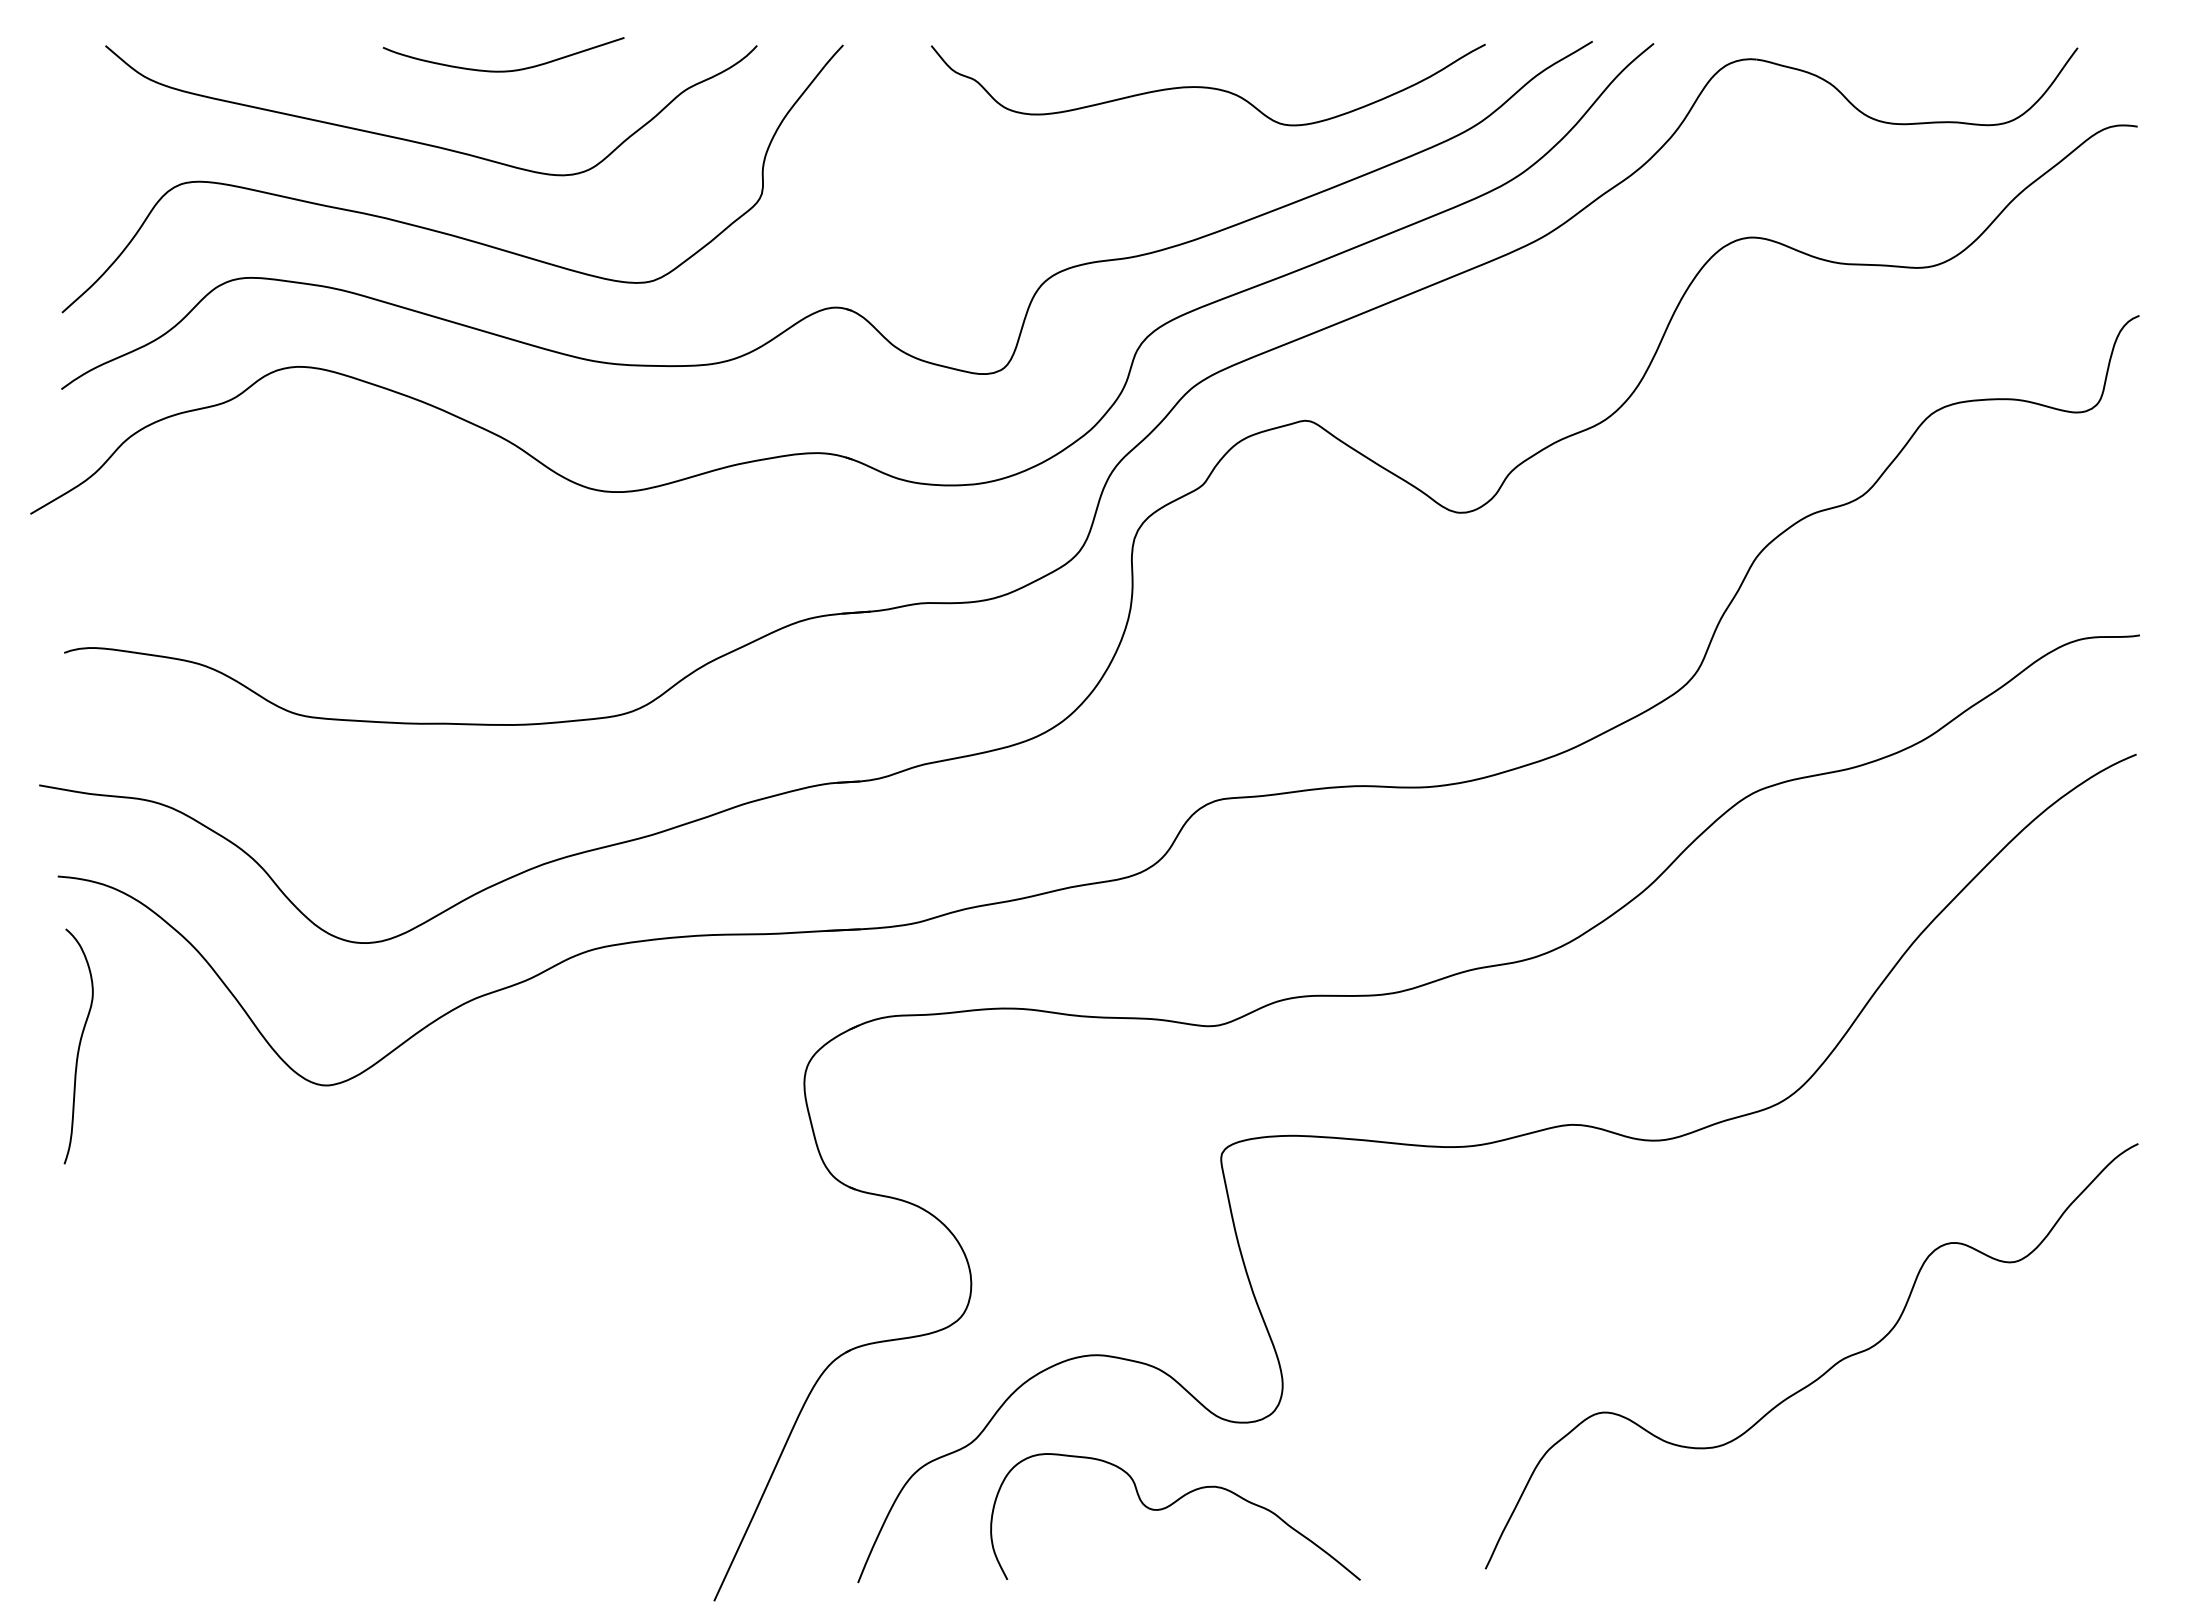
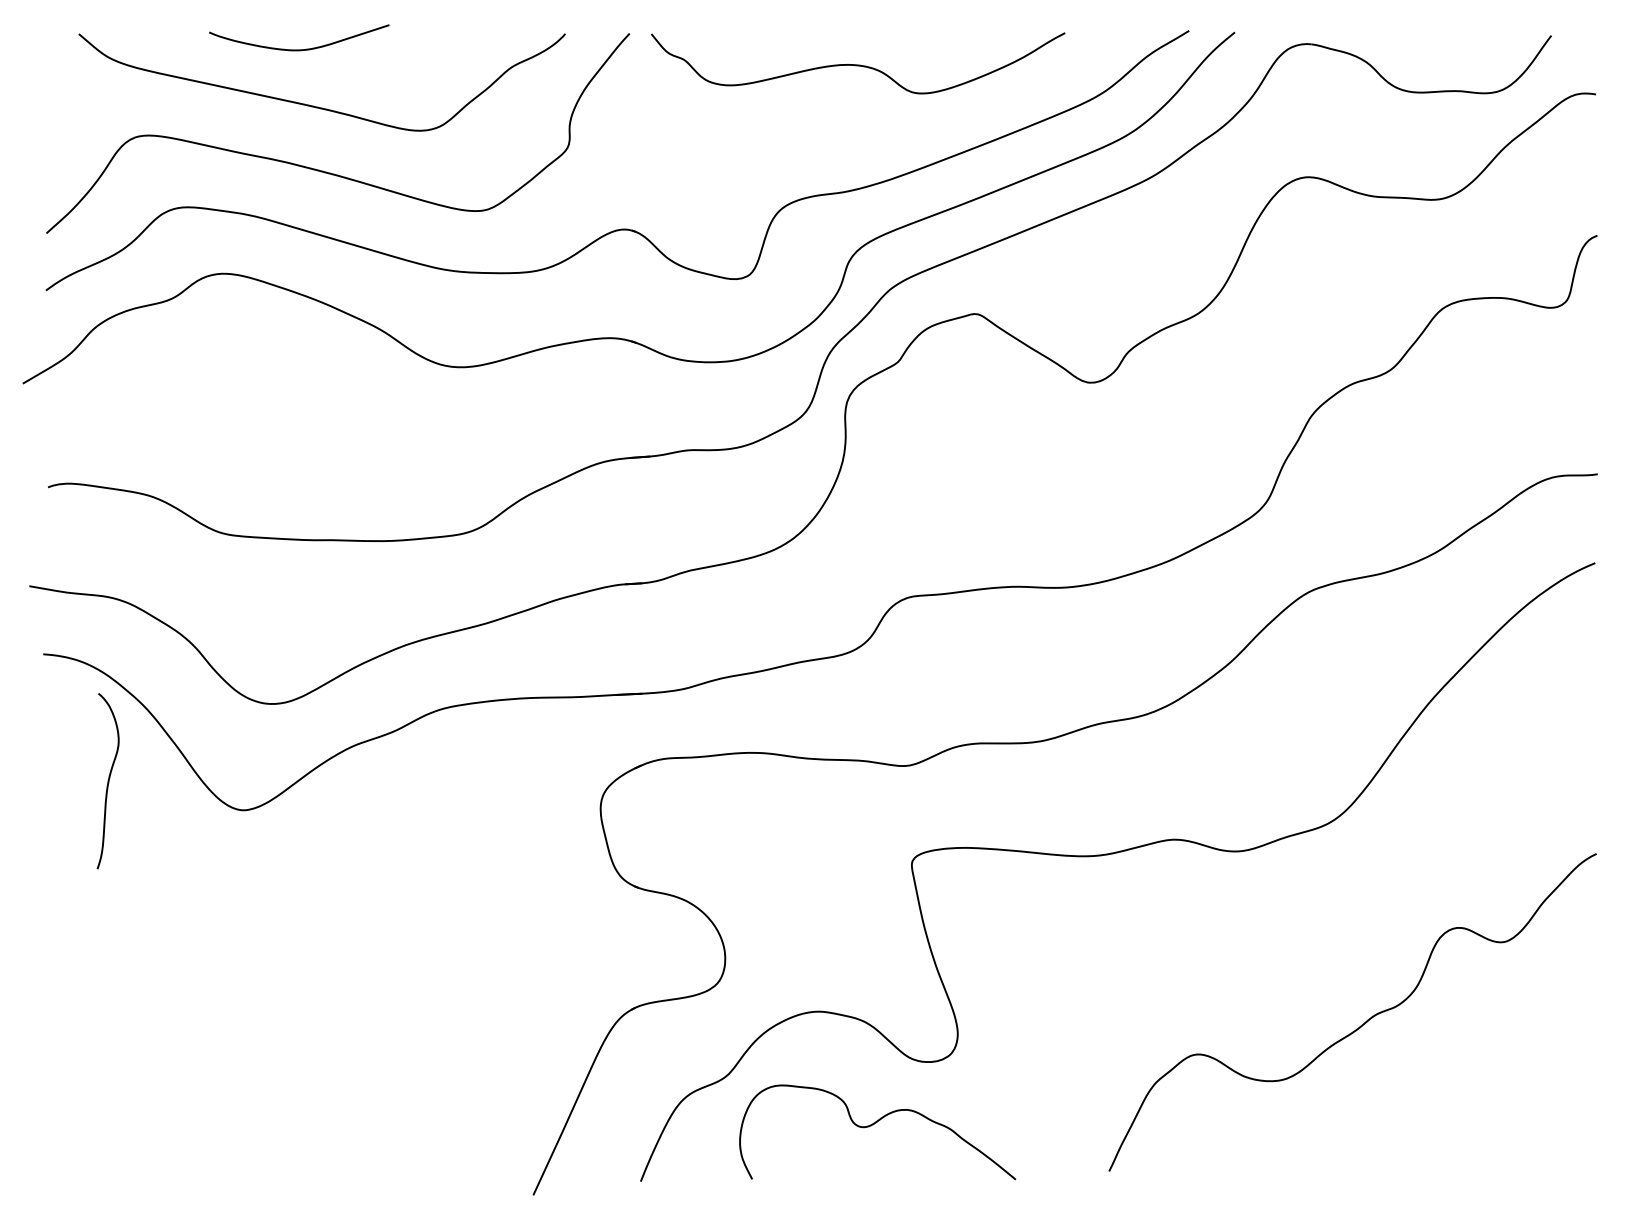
curve: (503, 70) -> (299, 49), moved
curve: (1207, 86) -> (857, 64), moved
curve: (78, 1046) -> (107, 781), moved

